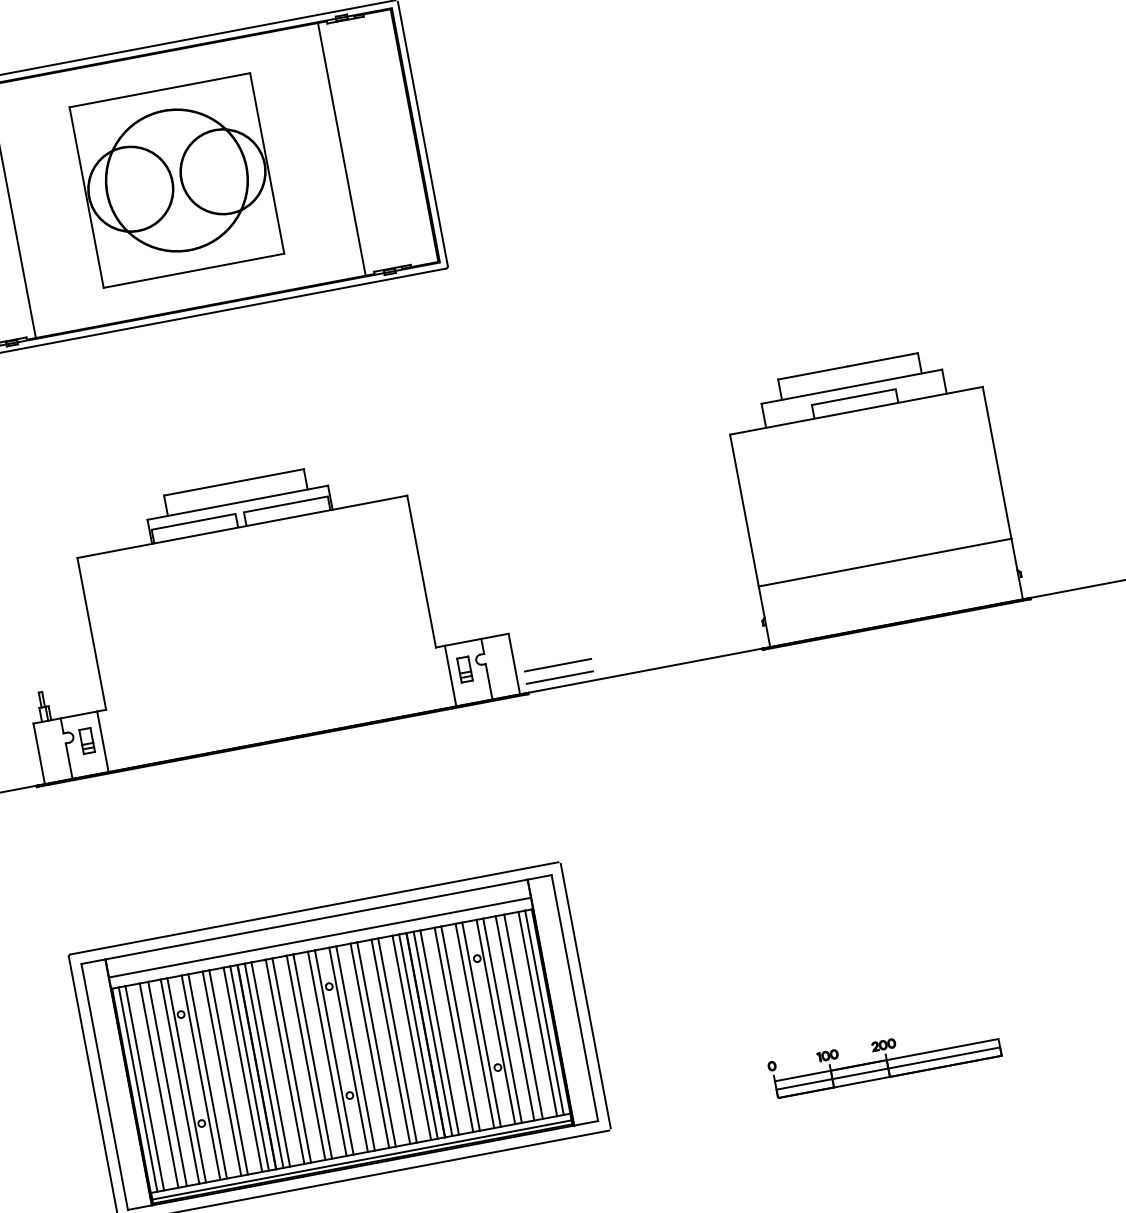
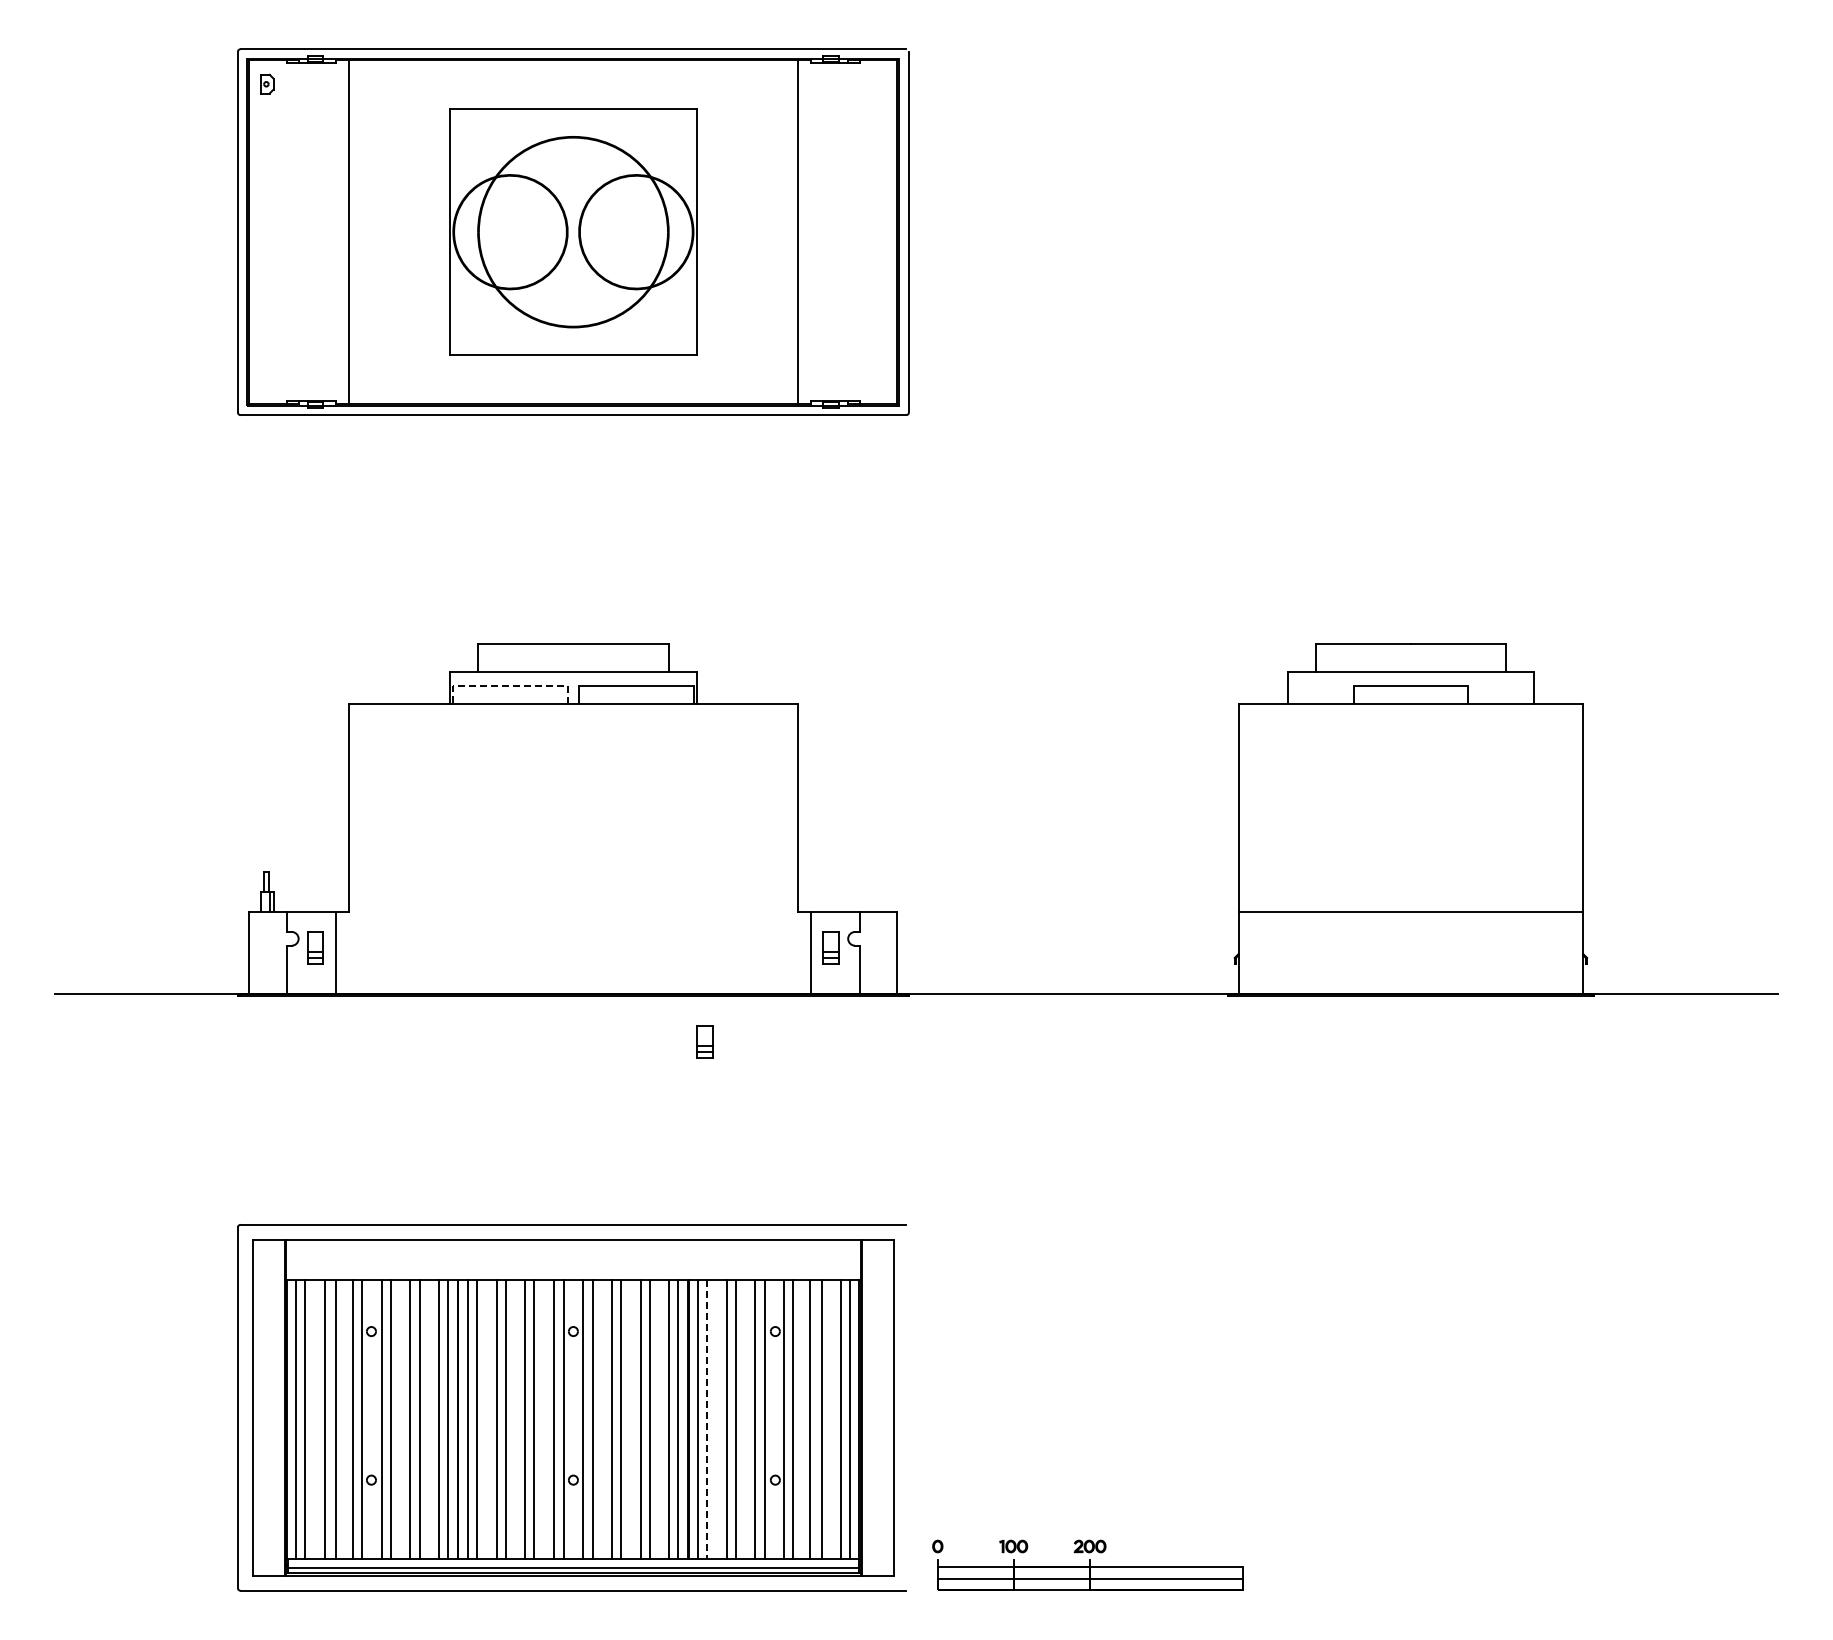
line: (193, 521) -> (510, 685), solid -> dashed
line: (557, 665) -> (954, 965), removed
line: (559, 678) -> (953, 982), removed
part: (385, 755) -> (704, 1041), added
line: (320, 937) -> (573, 1264), removed
line: (585, 995) -> (908, 1407), removed
line: (439, 1033) -> (707, 1420), solid -> dashed
part: (884, 1058) -> (1087, 1564), moved

